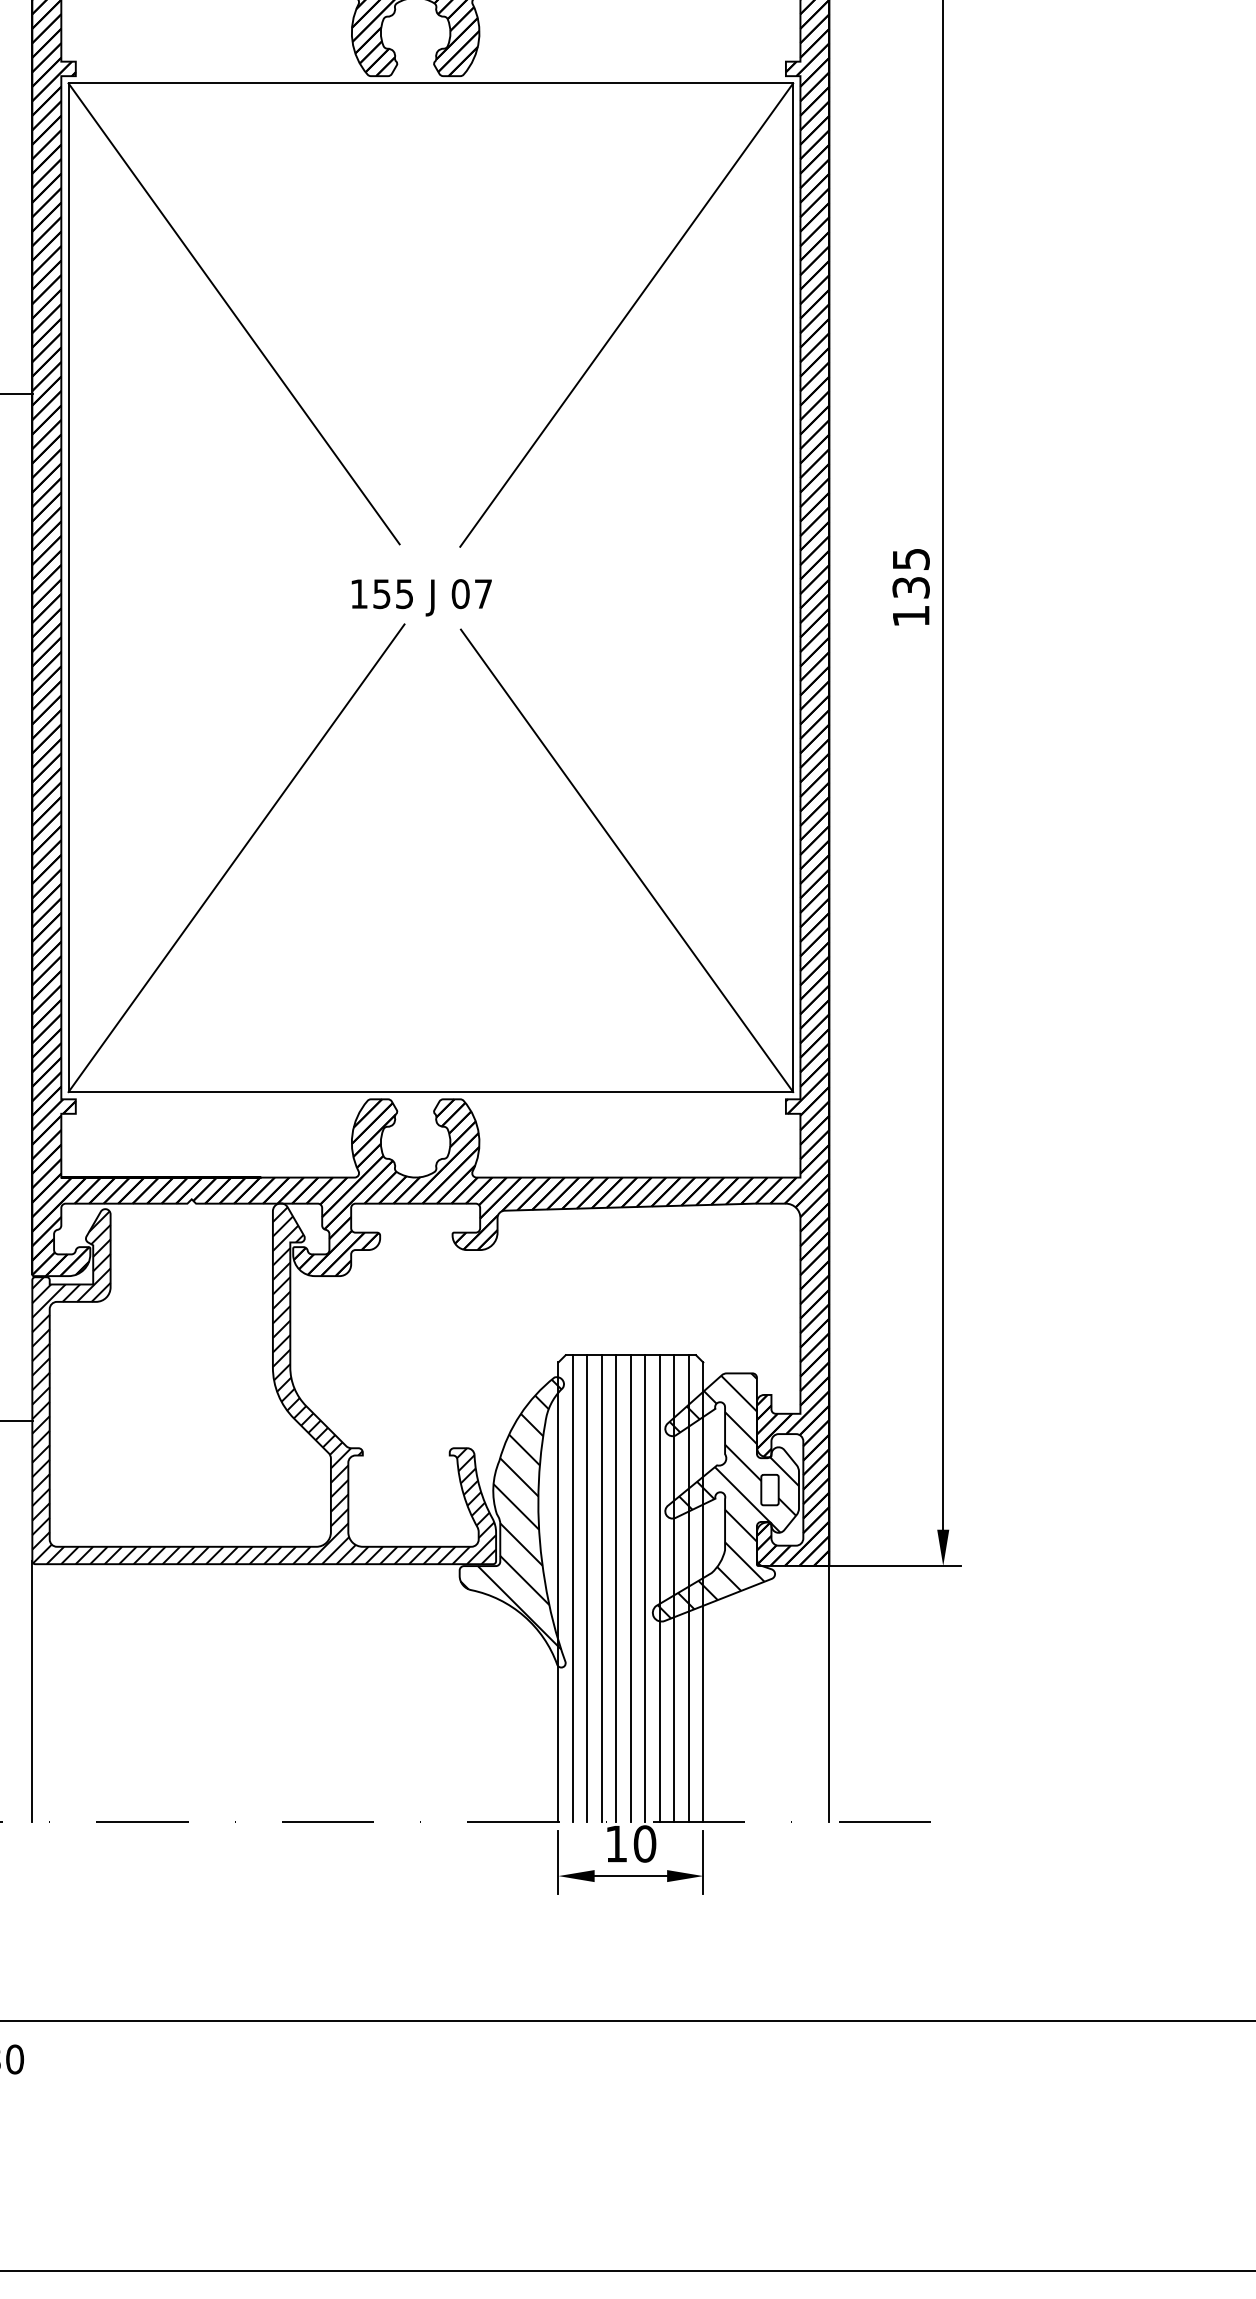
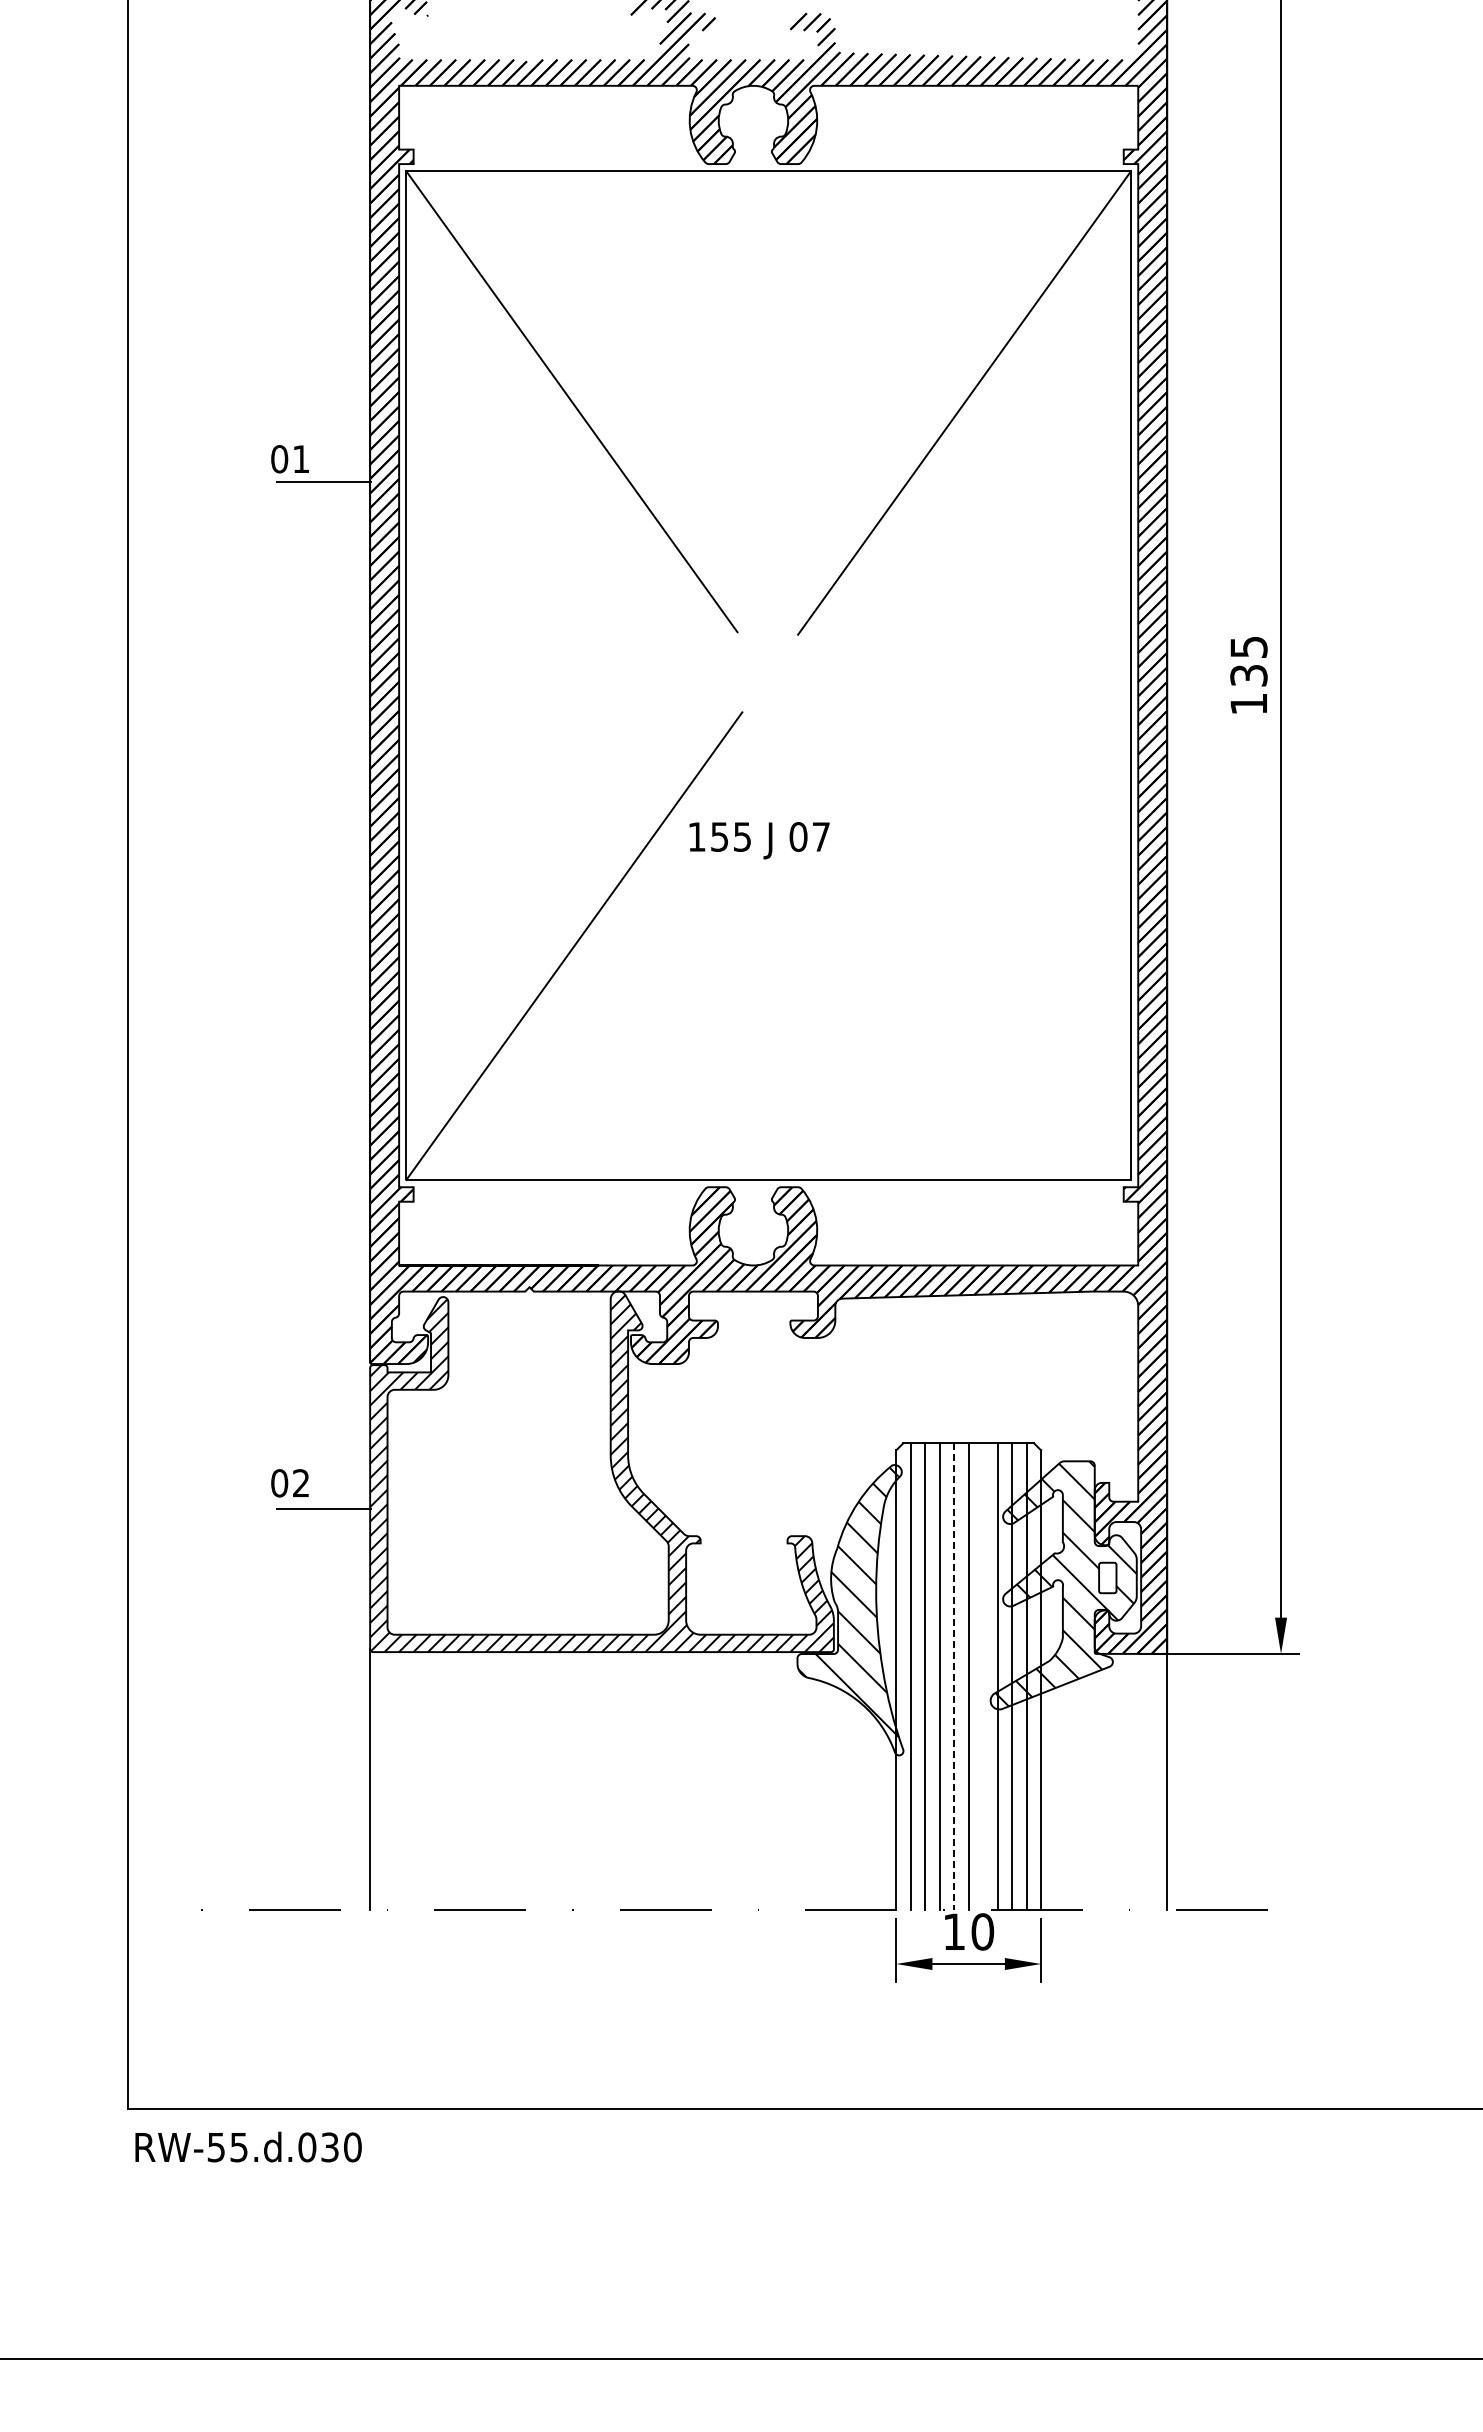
text: (421, 597) -> (759, 840), moved
line: (626, 860) -> (964, 948), removed
line: (616, 1588) -> (954, 1676), solid -> dashed
line: (645, 1588) -> (983, 1676), removed

